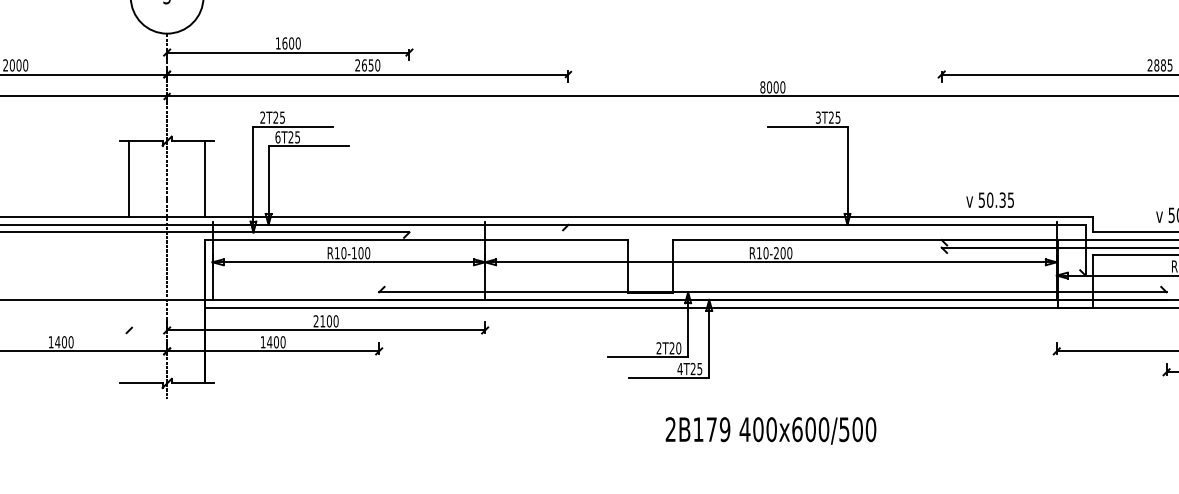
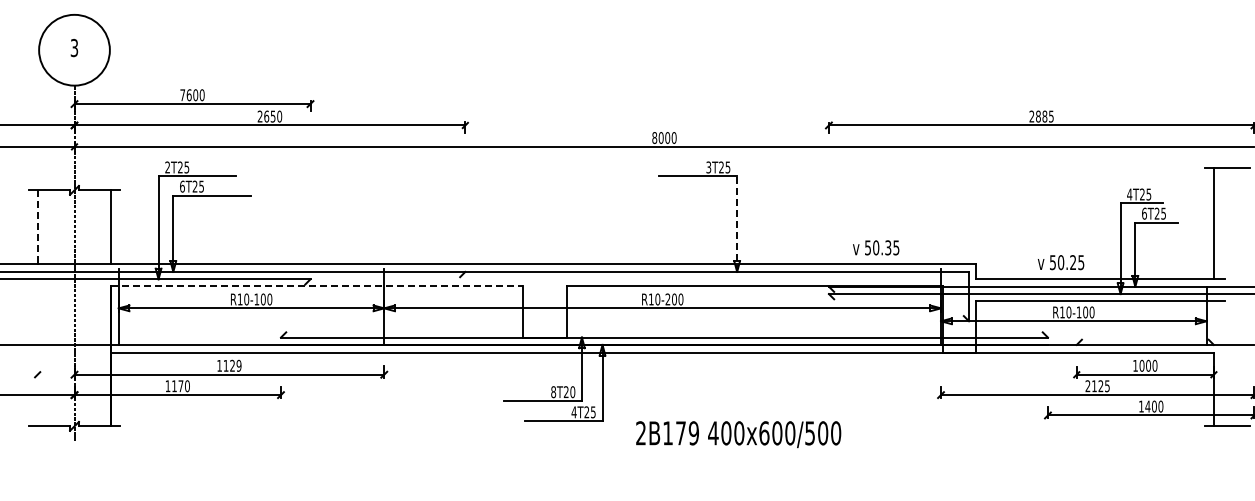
text: (278, 43) -> (182, 95), 1600 -> 7600
line: (847, 176) -> (737, 224), solid -> dashed
line: (129, 179) -> (37, 227), solid -> dashed
line: (416, 239) -> (317, 286), solid -> dashed
text: (326, 320) -> (229, 365), 2100 -> 1129
text: (272, 342) -> (177, 386), 1400 -> 1170
text: (658, 348) -> (553, 392), 2T20 -> 8T20
text: (770, 430) -> (738, 434), moved

